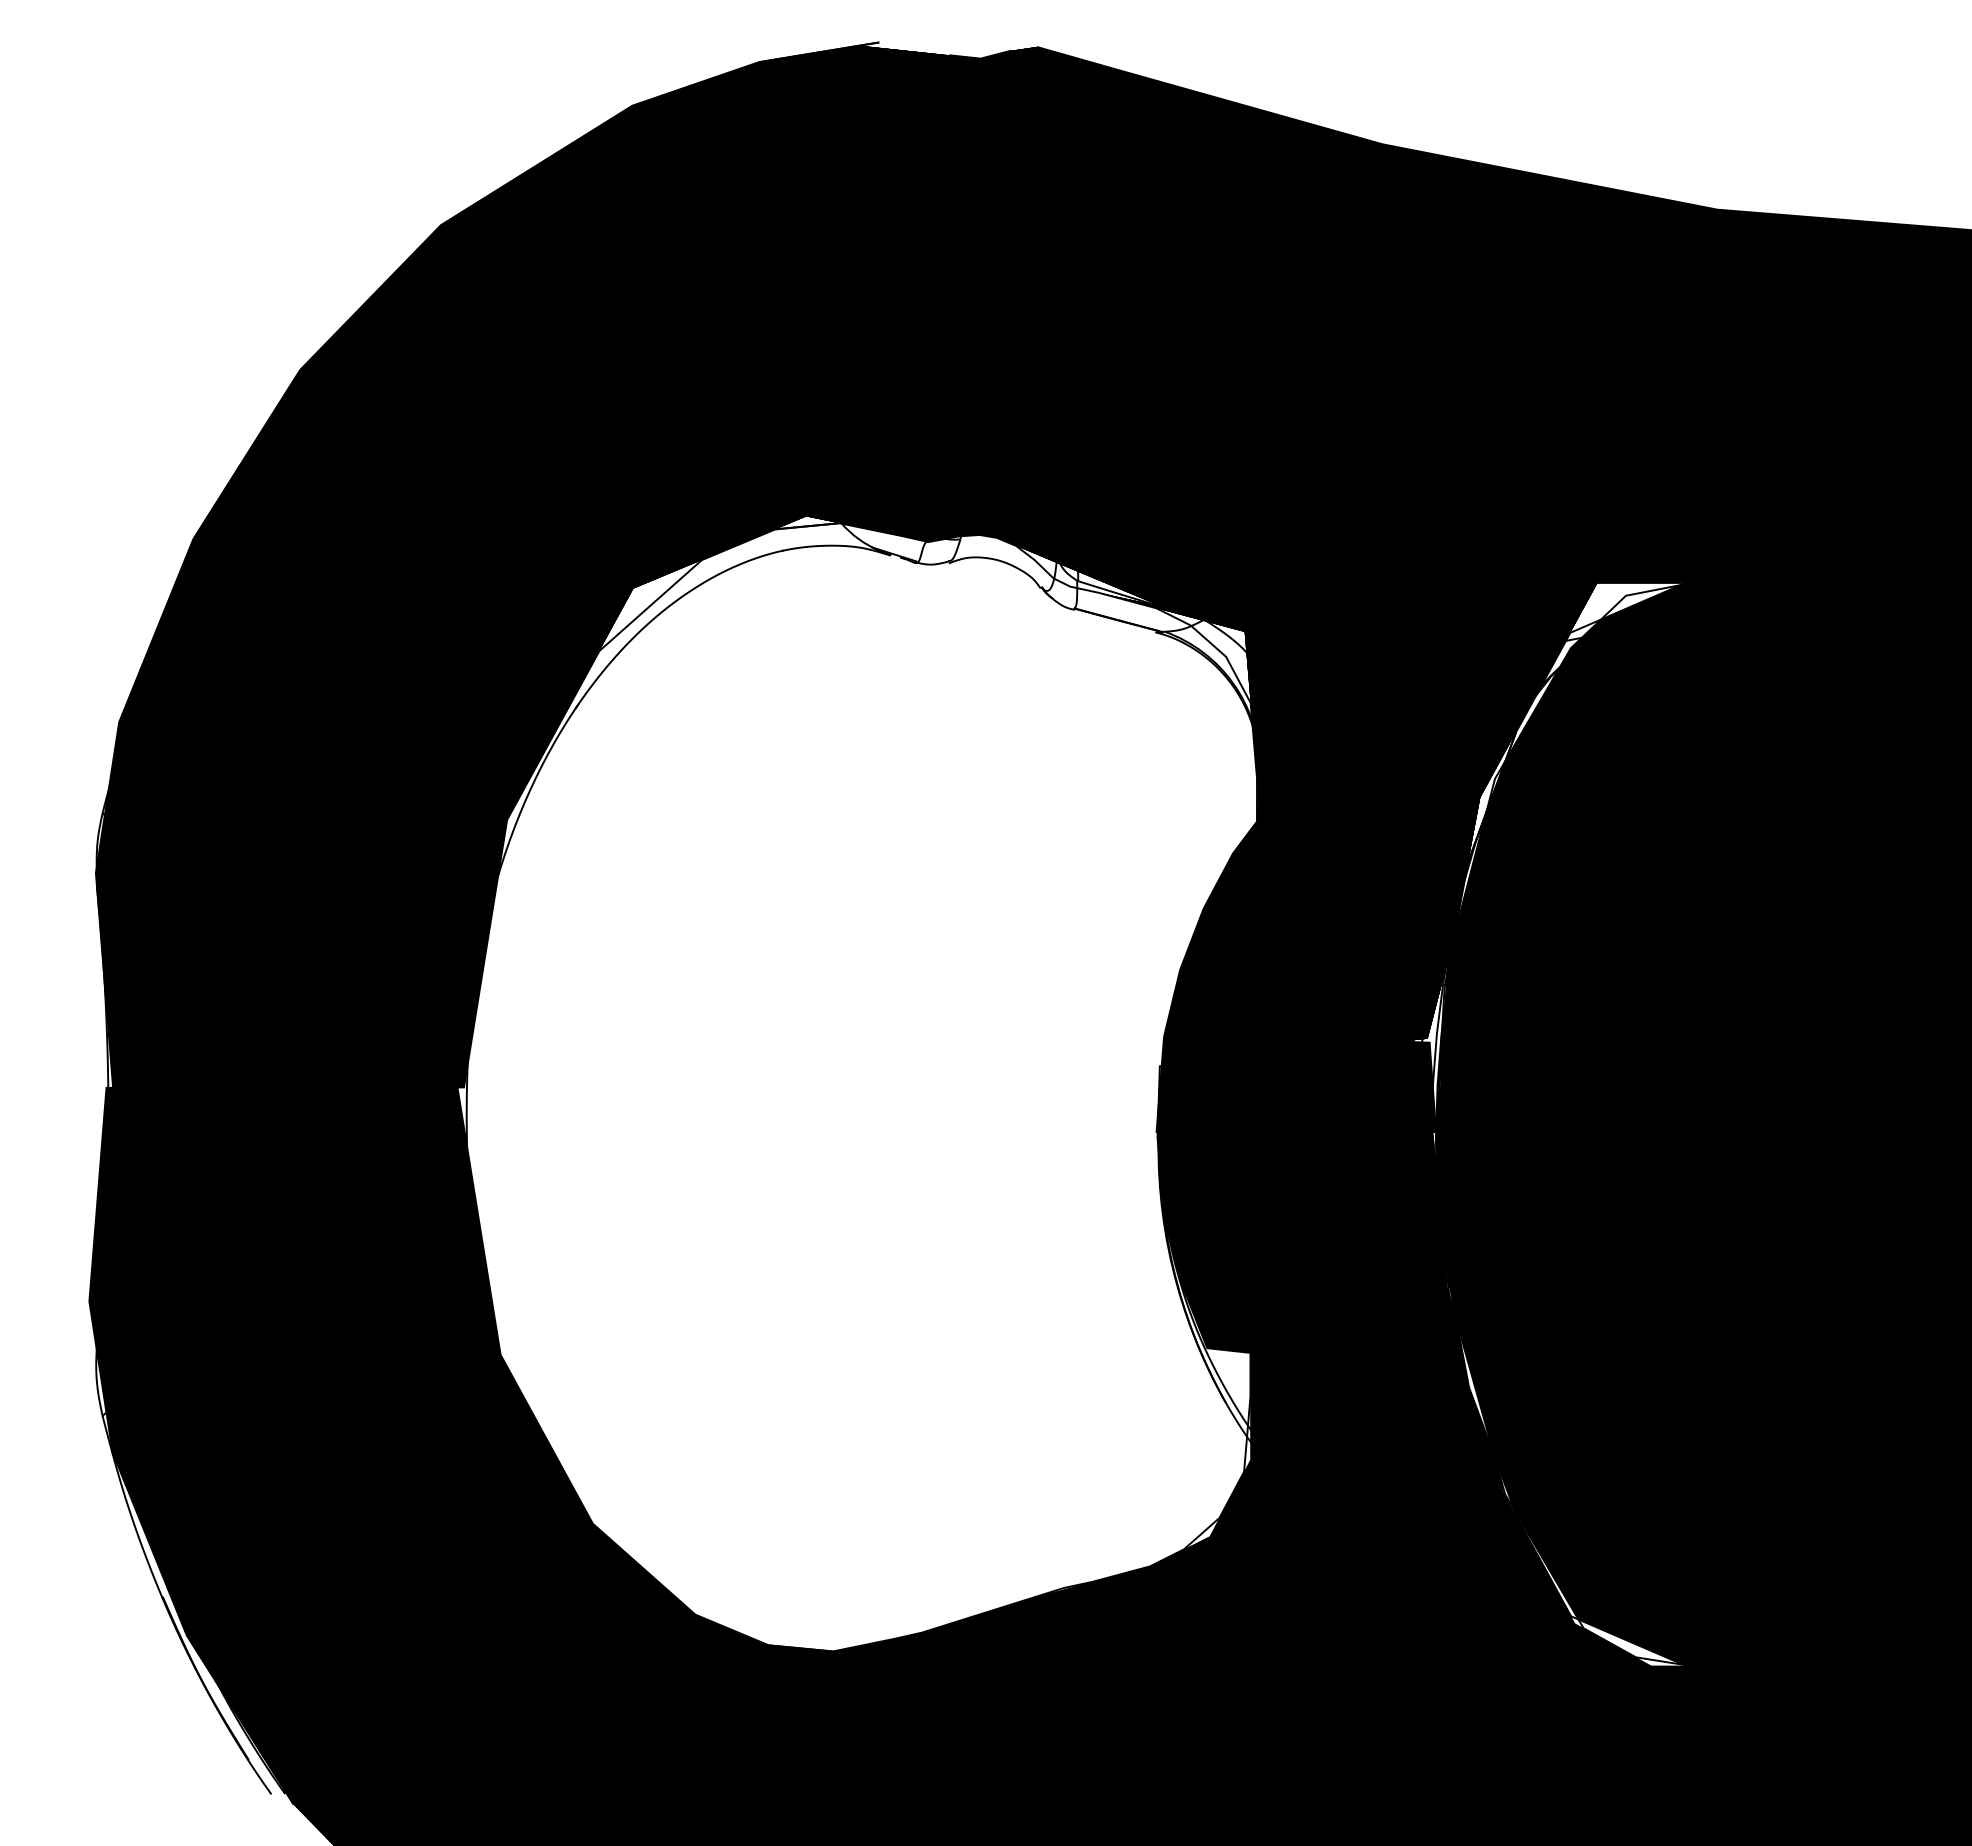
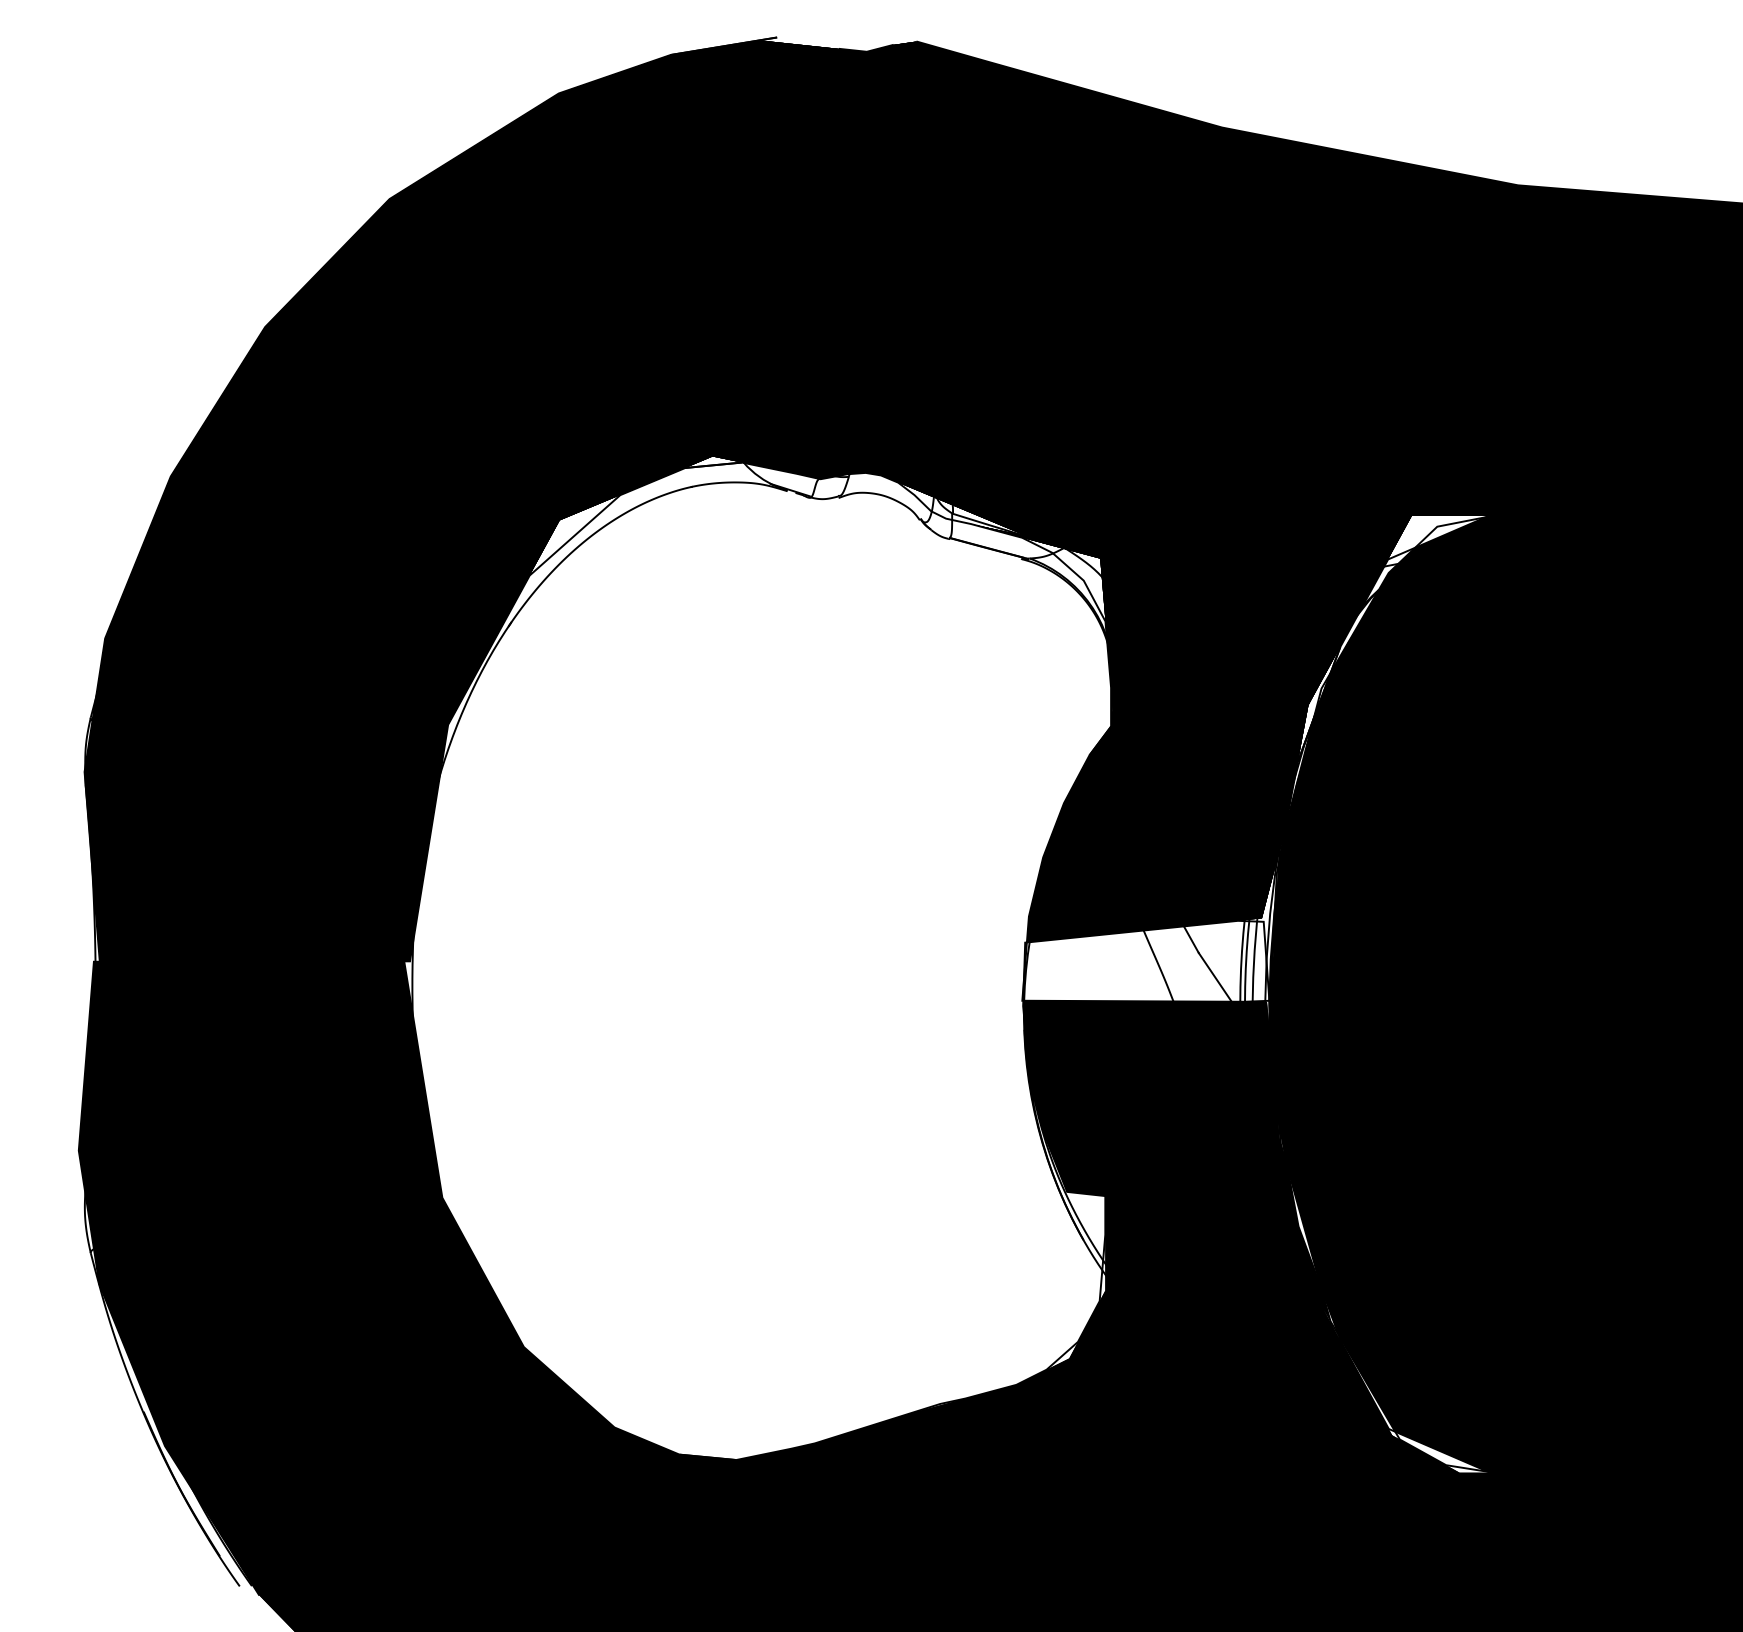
fill: (1296, 1087) -> (1146, 961), removed

